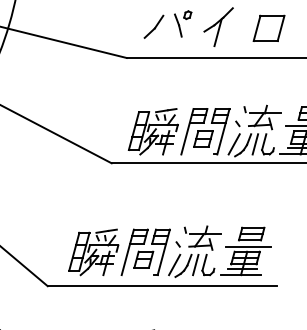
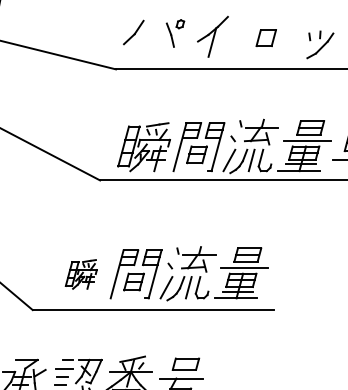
part: (153, 26) -> (133, 32), moved
part: (269, 27) -> (266, 37), size x0.6
part: (94, 252) -> (81, 274), size x0.6

